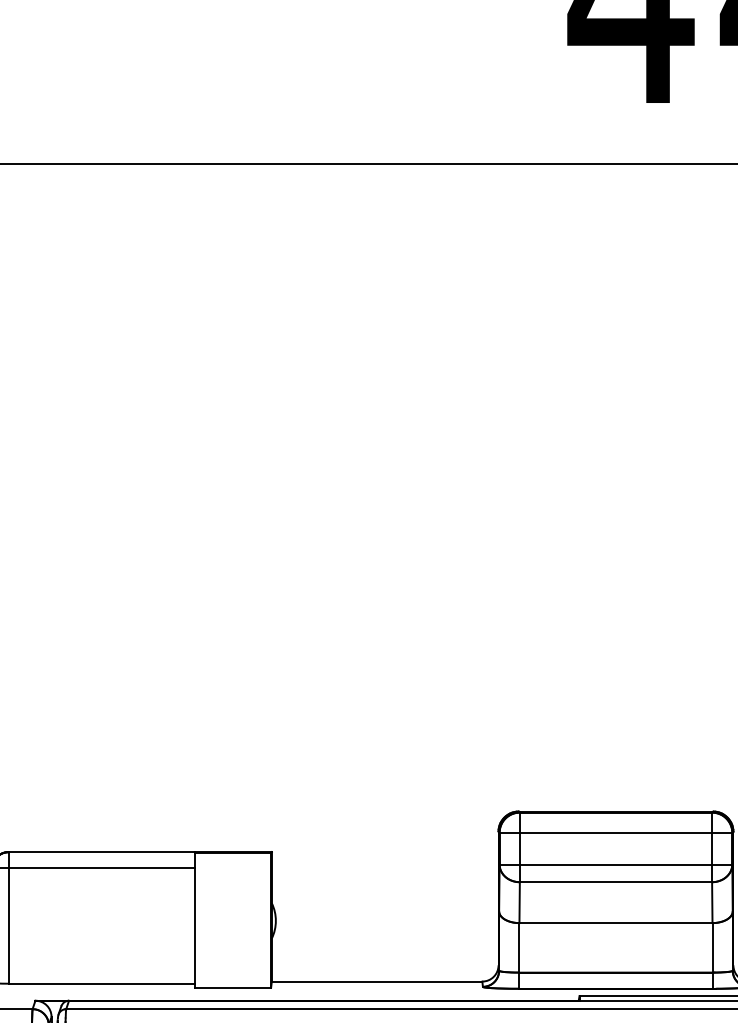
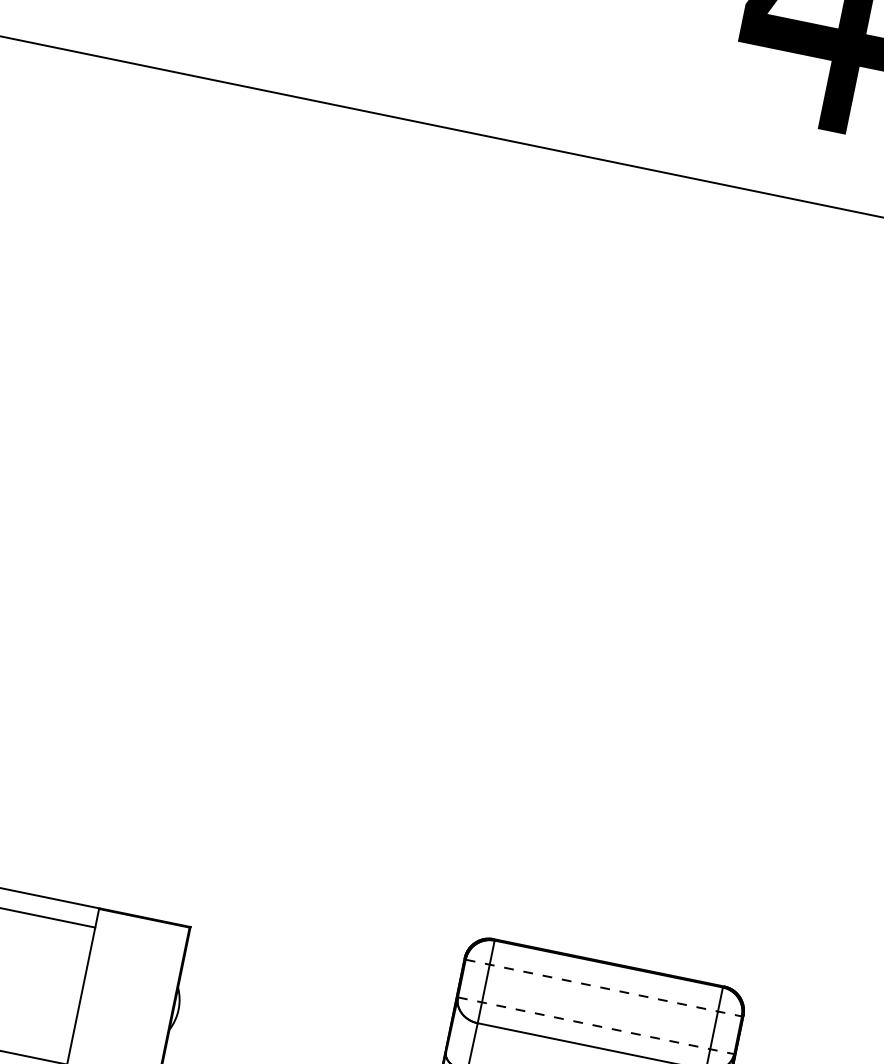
line: (616, 832) -> (604, 987), solid -> dashed
line: (616, 864) -> (596, 1025), solid -> dashed

